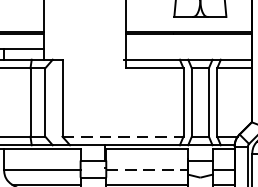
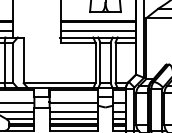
line: (188, 49) -> (98, 31), added
line: (122, 137) -> (59, 83), dashed -> solid
line: (148, 170) -> (74, 103), dashed -> solid

